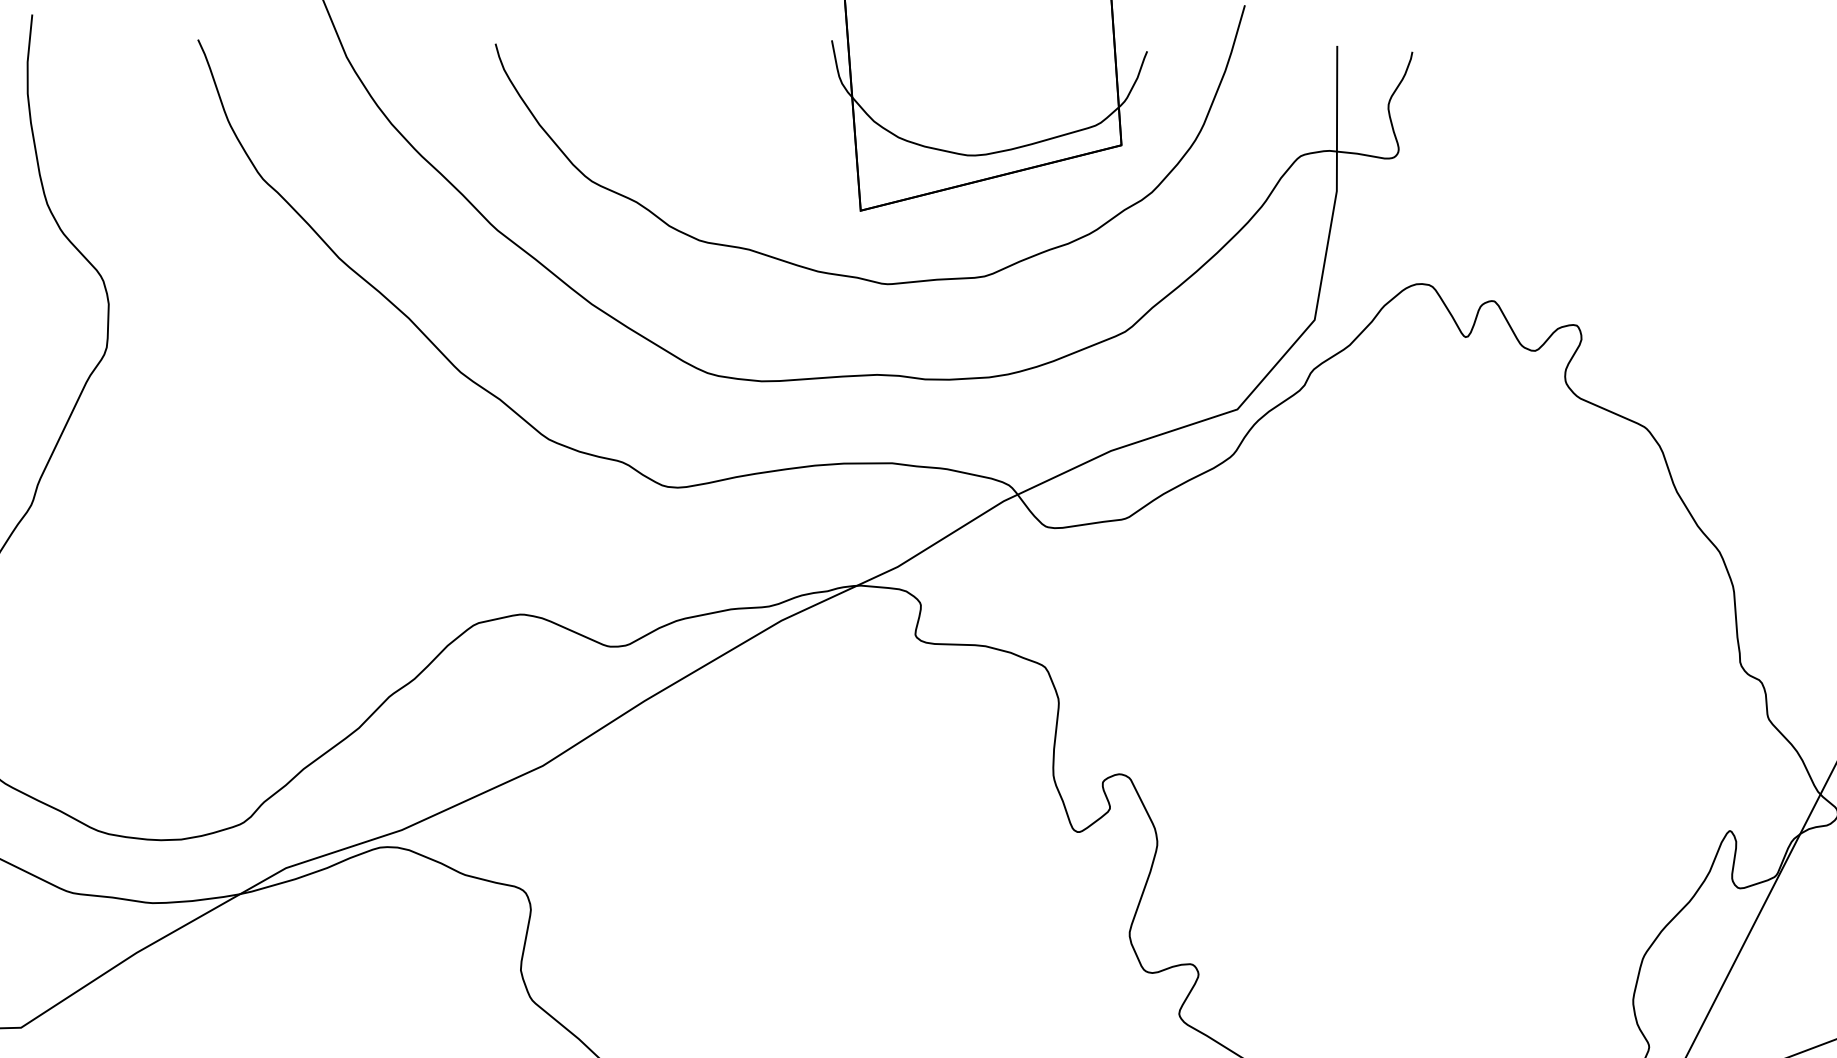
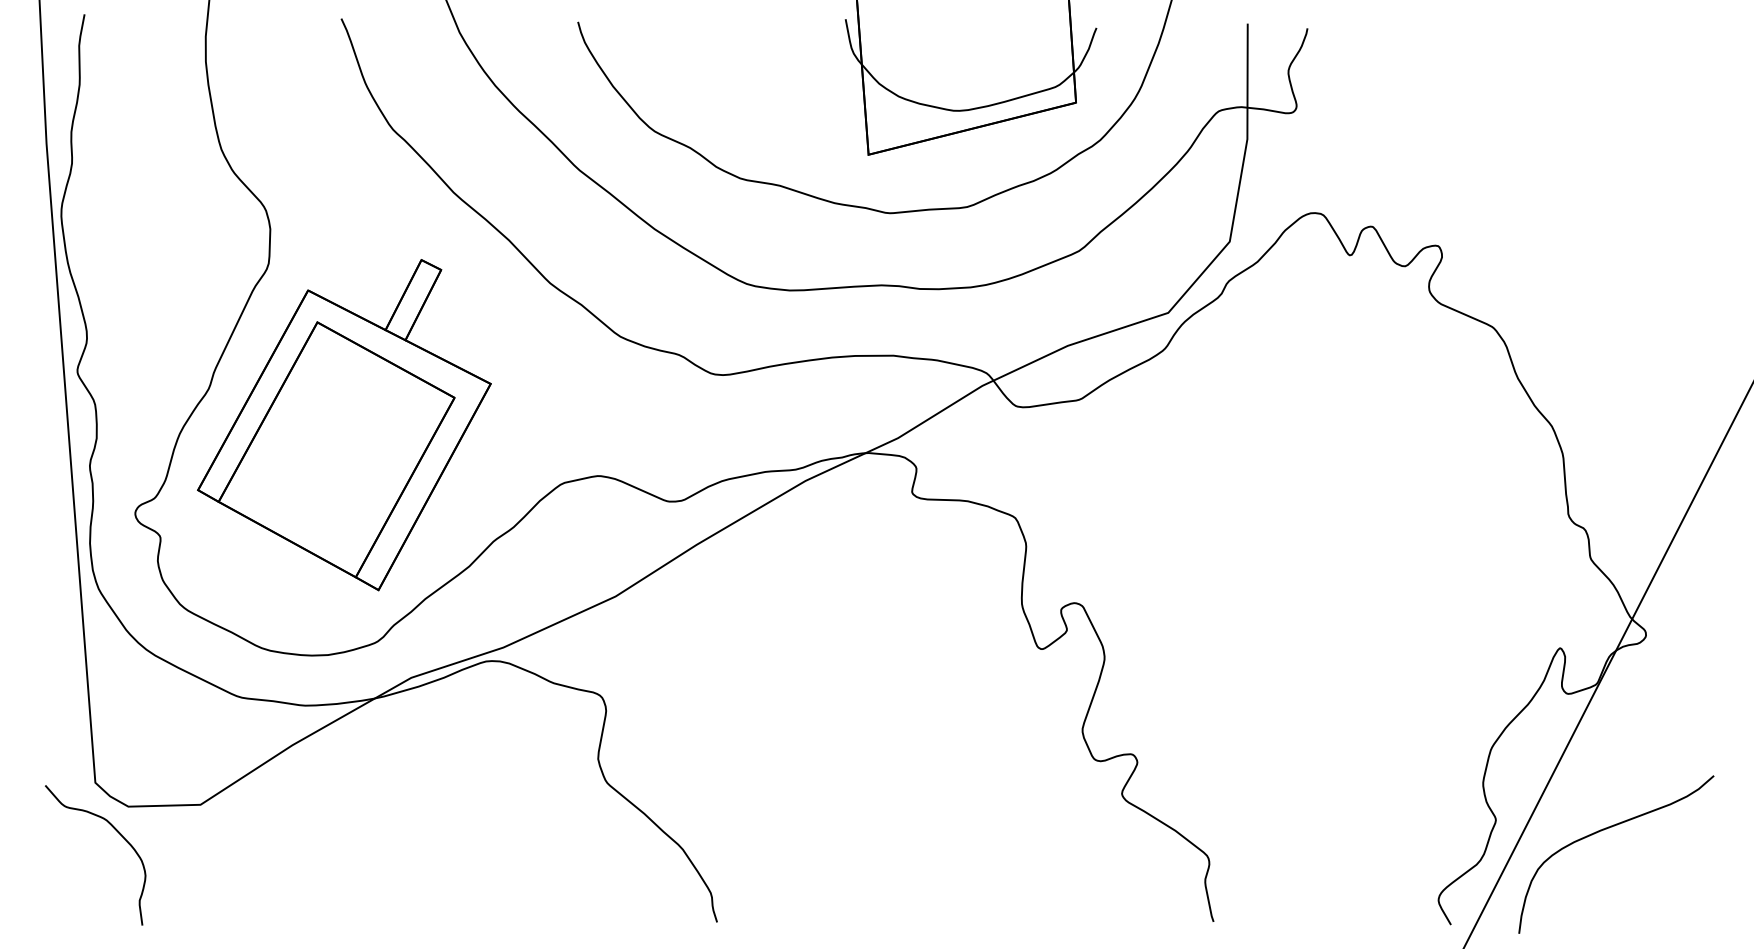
part: (201, 551) -> (344, 425), added

